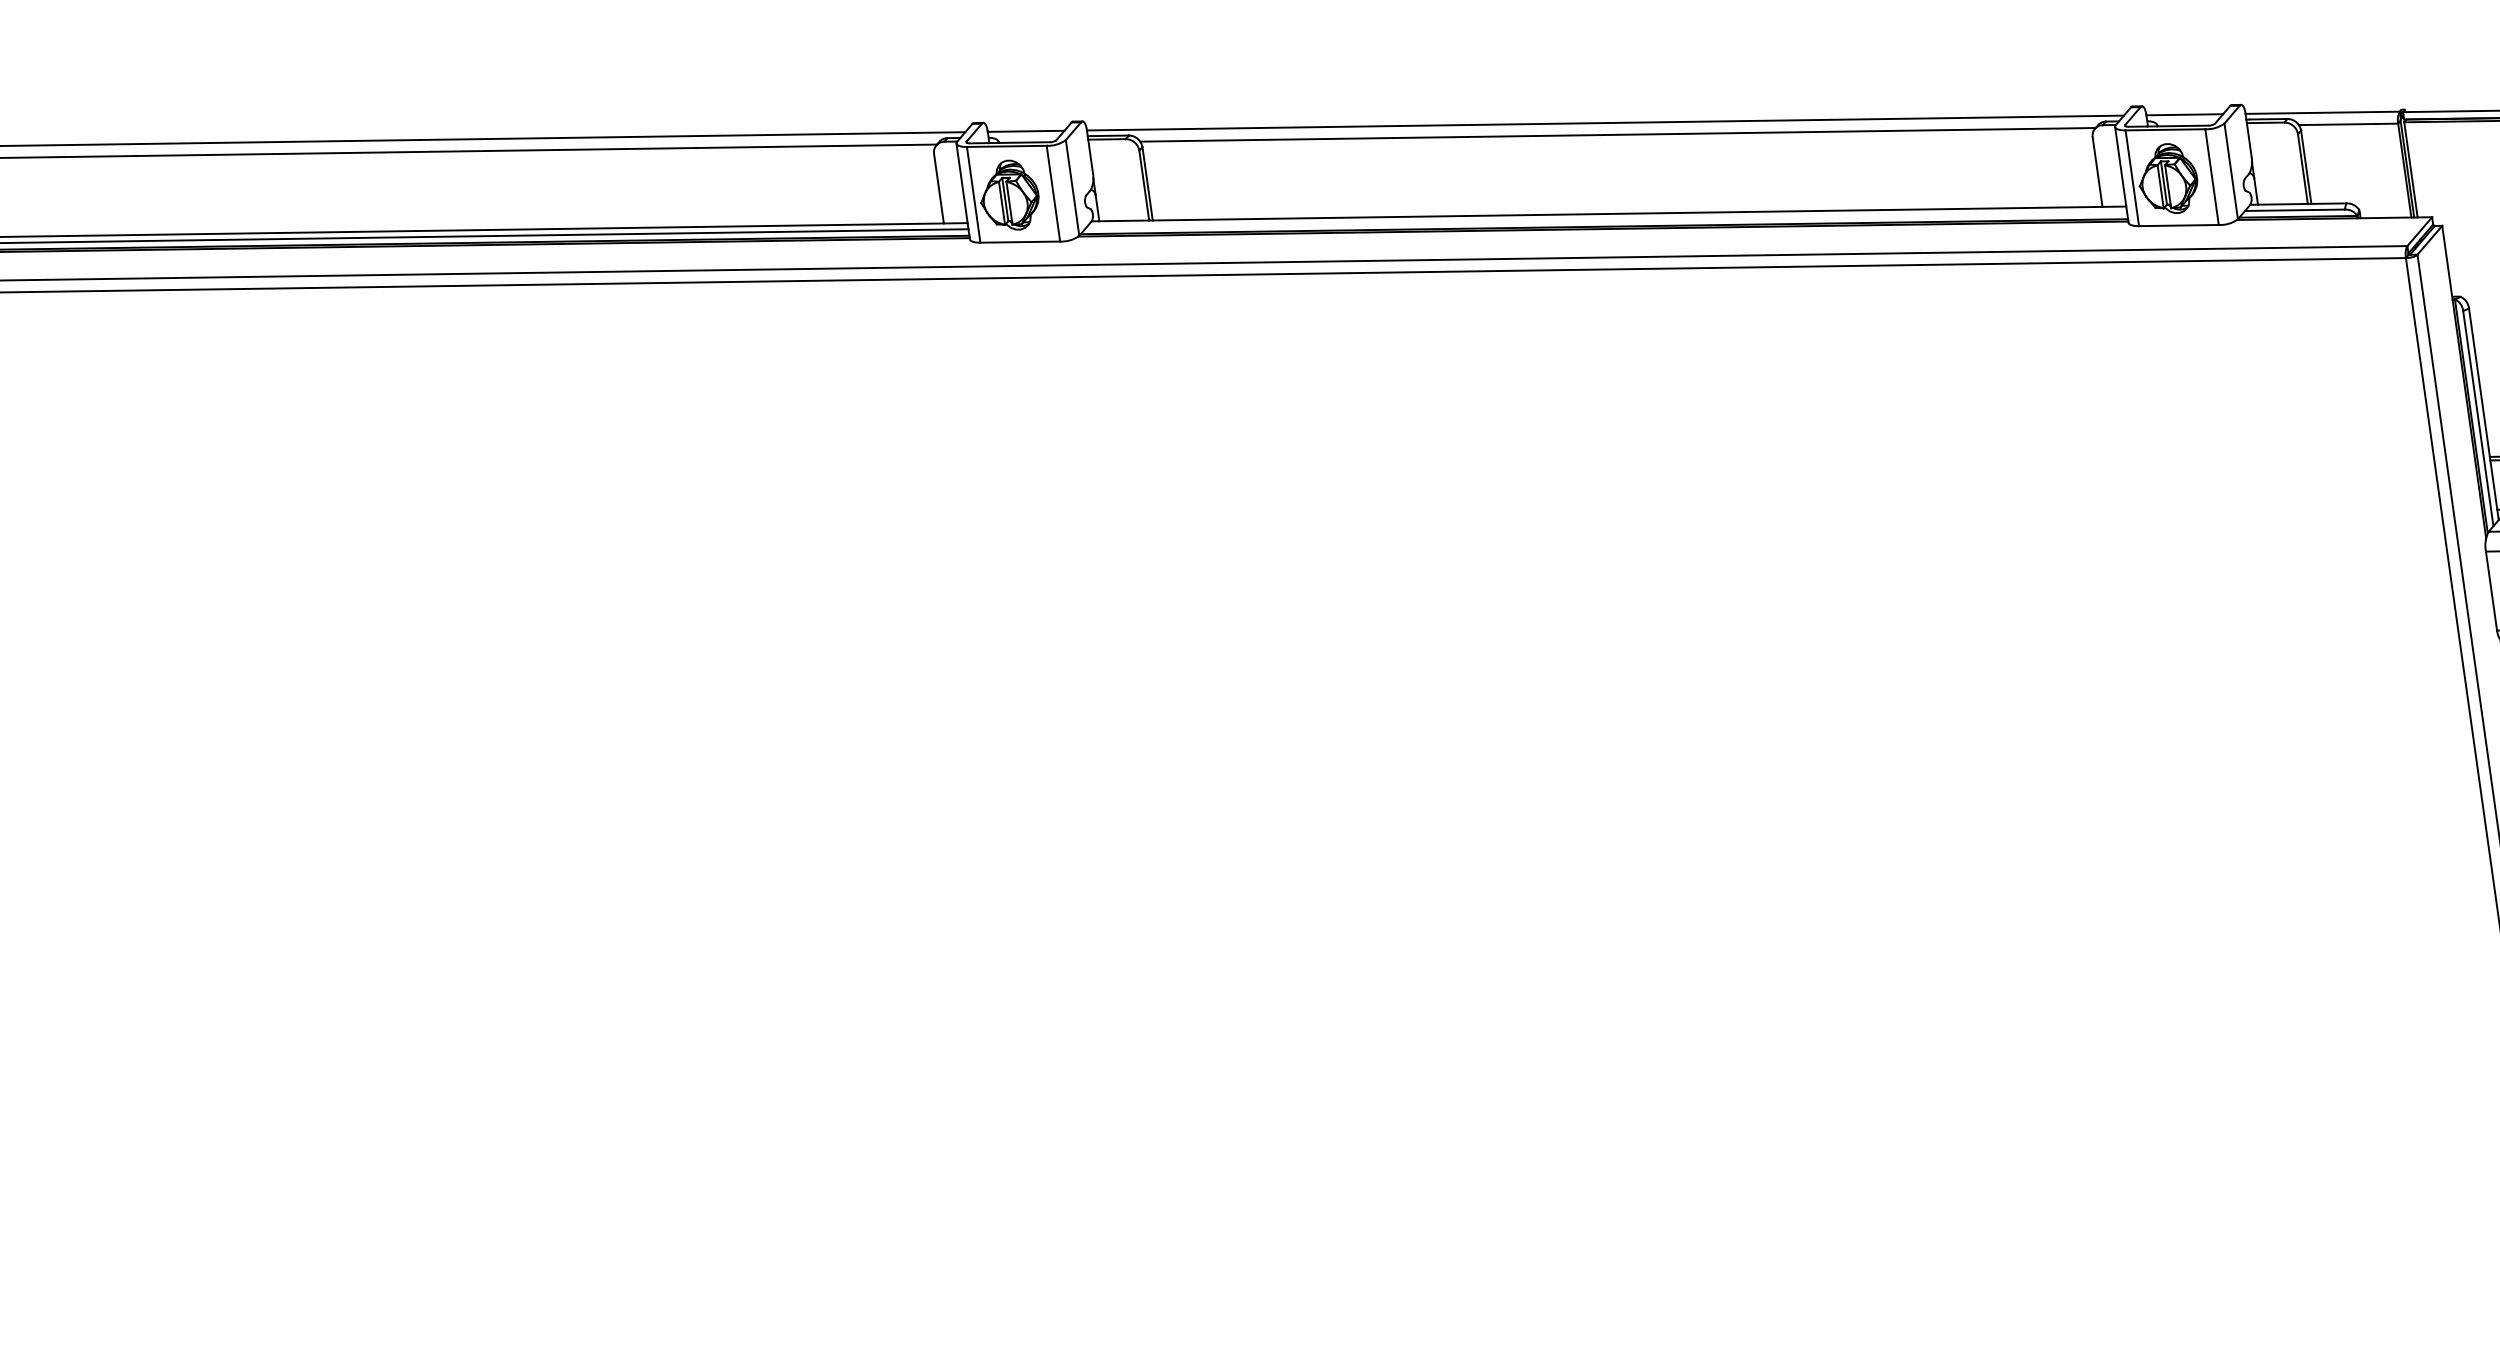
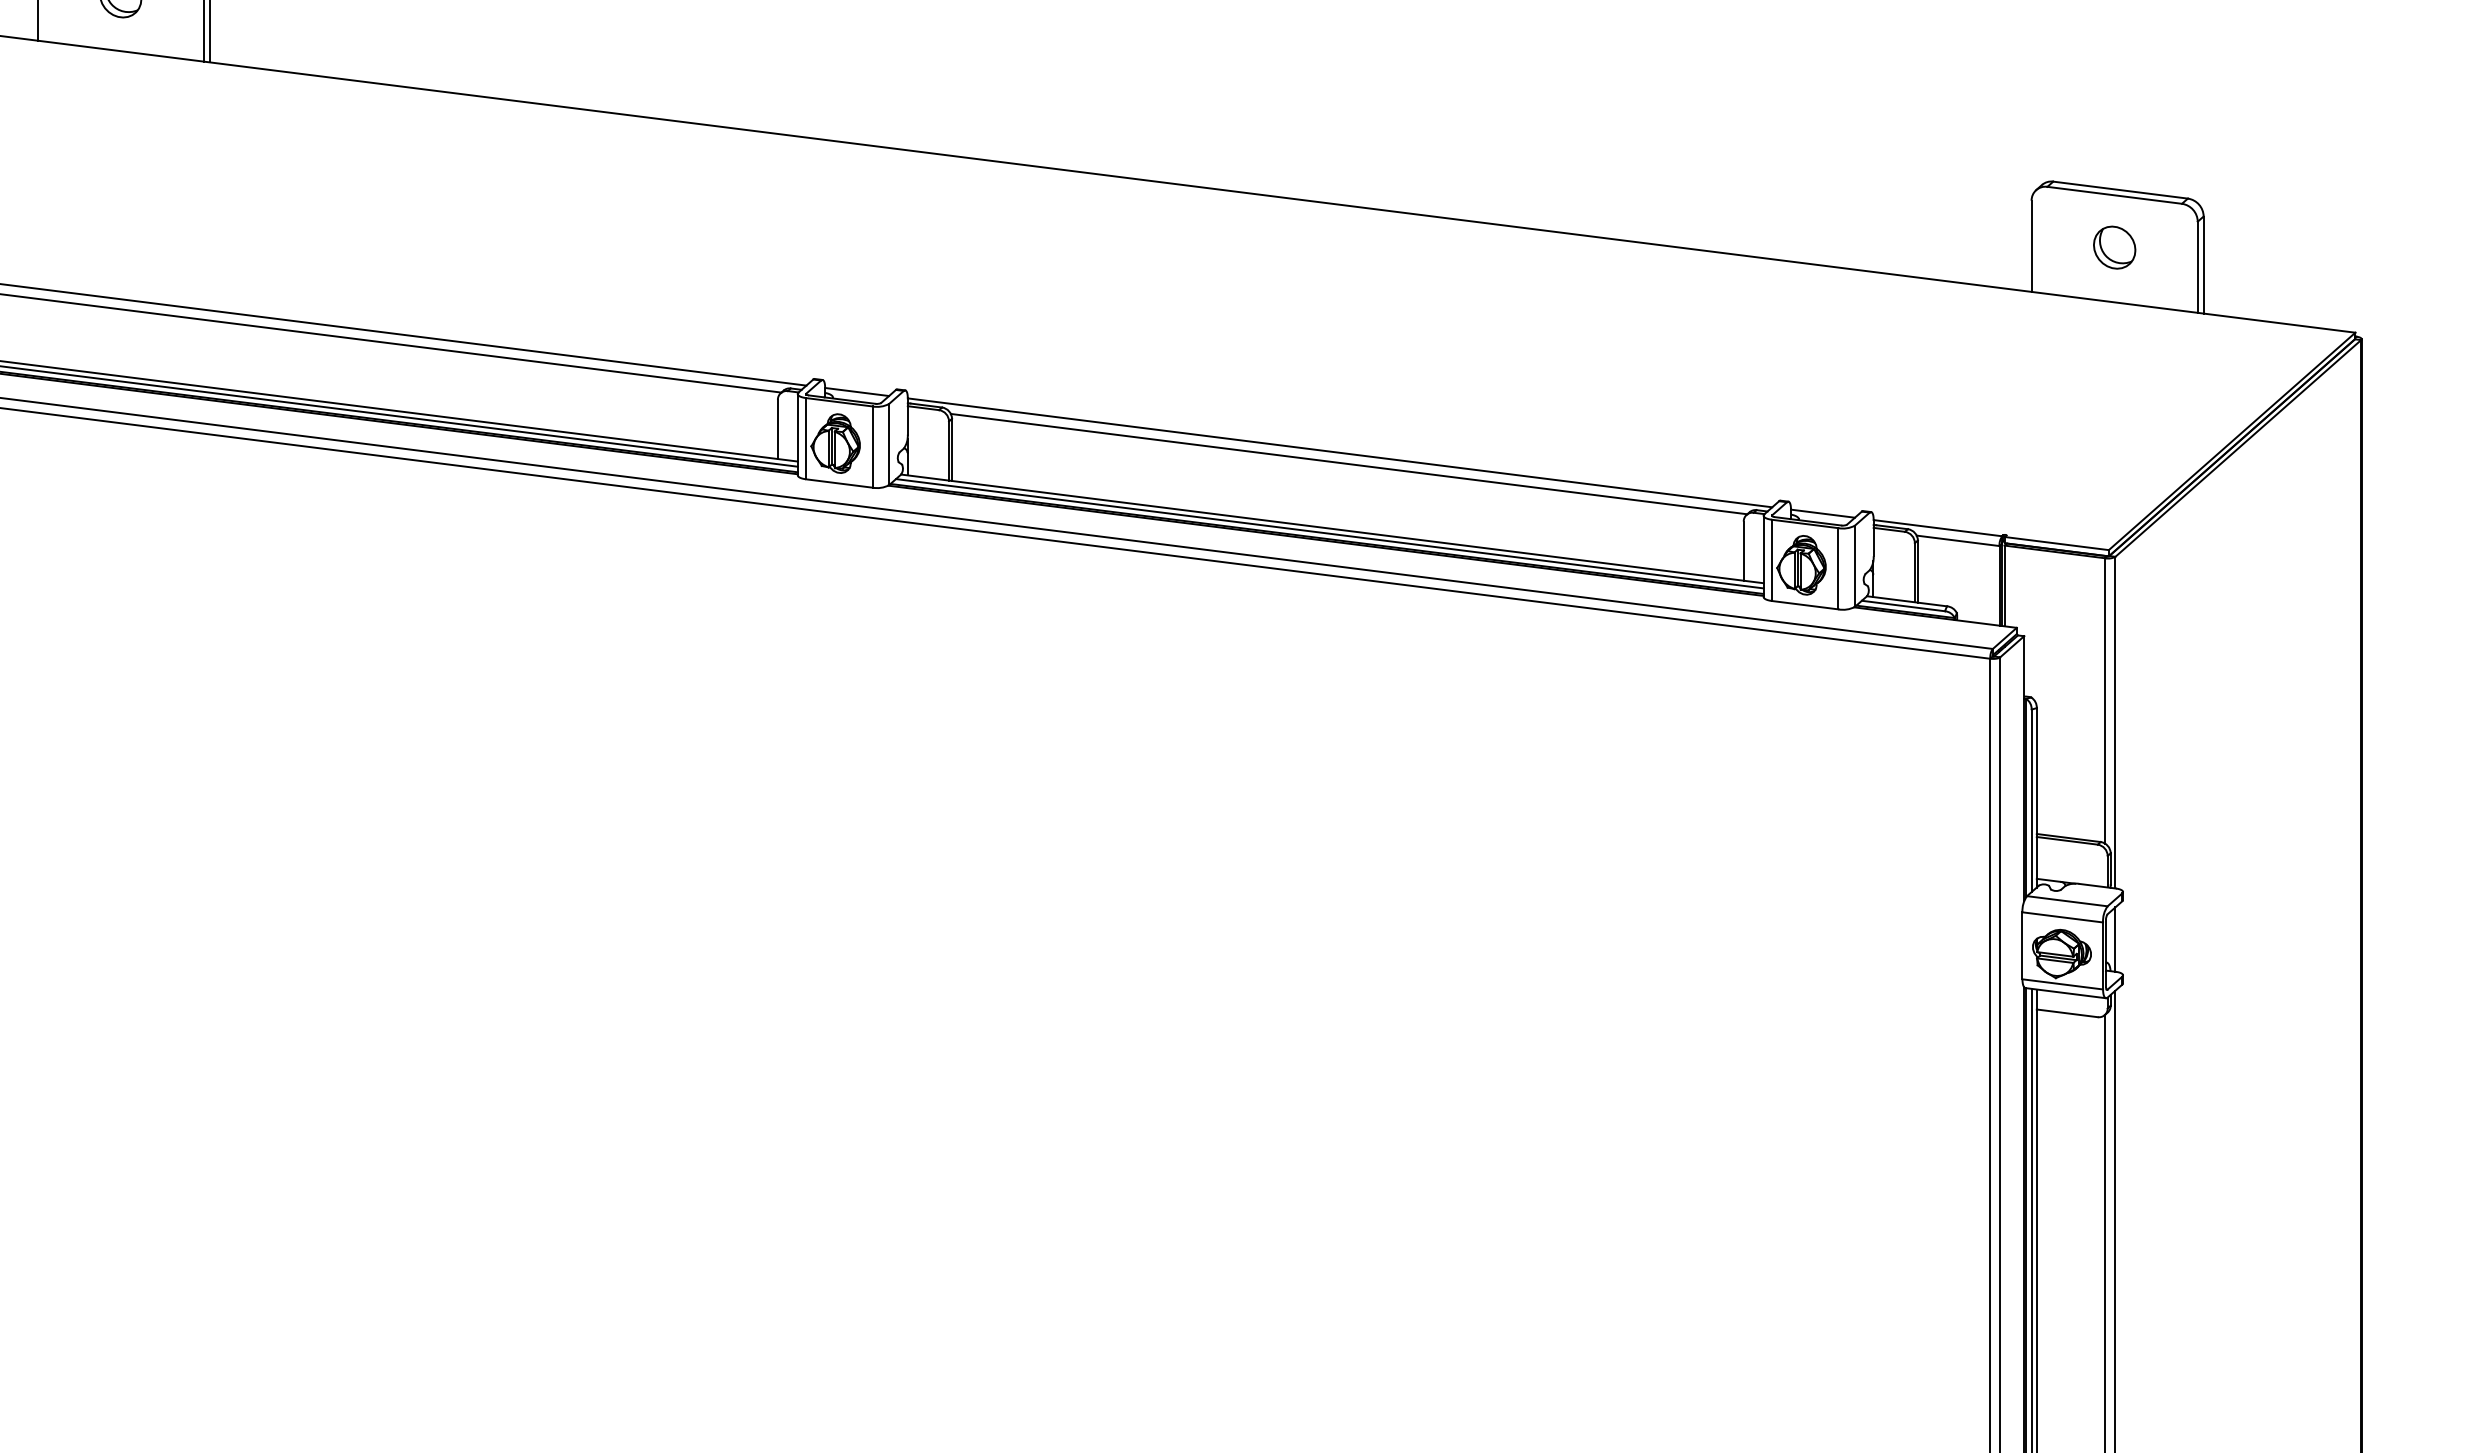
line: (1606, 219) -> (1329, 533), added

